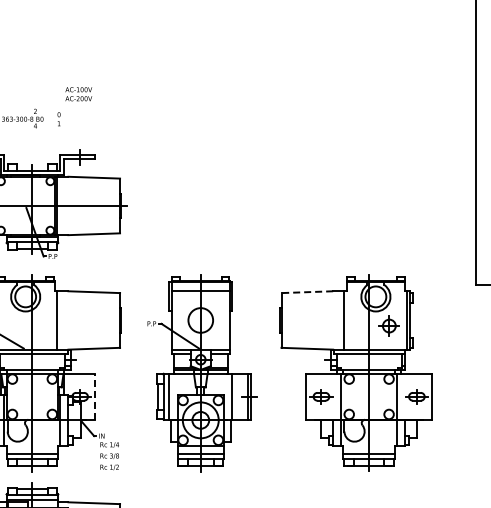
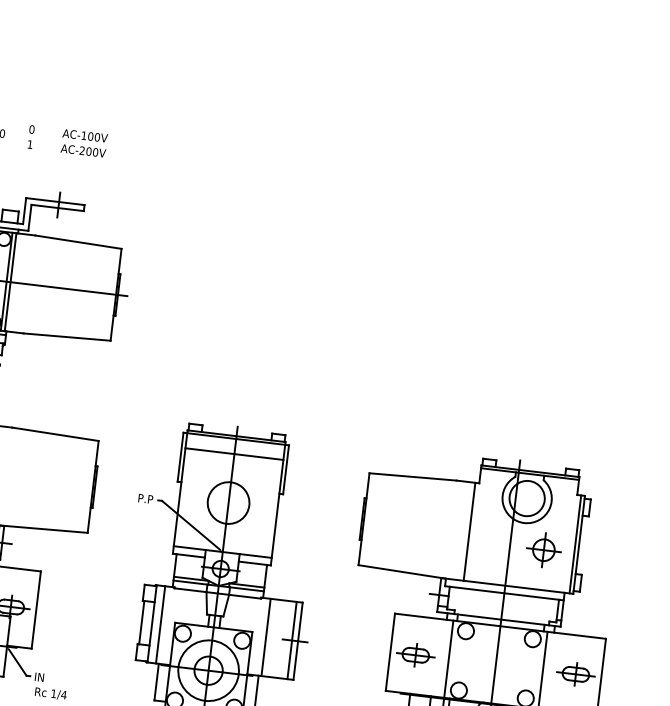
text: (78, 94) -> (83, 143), moved
line: (307, 292) -> (413, 477), dashed -> solid
line: (95, 396) -> (36, 609), dashed -> solid

